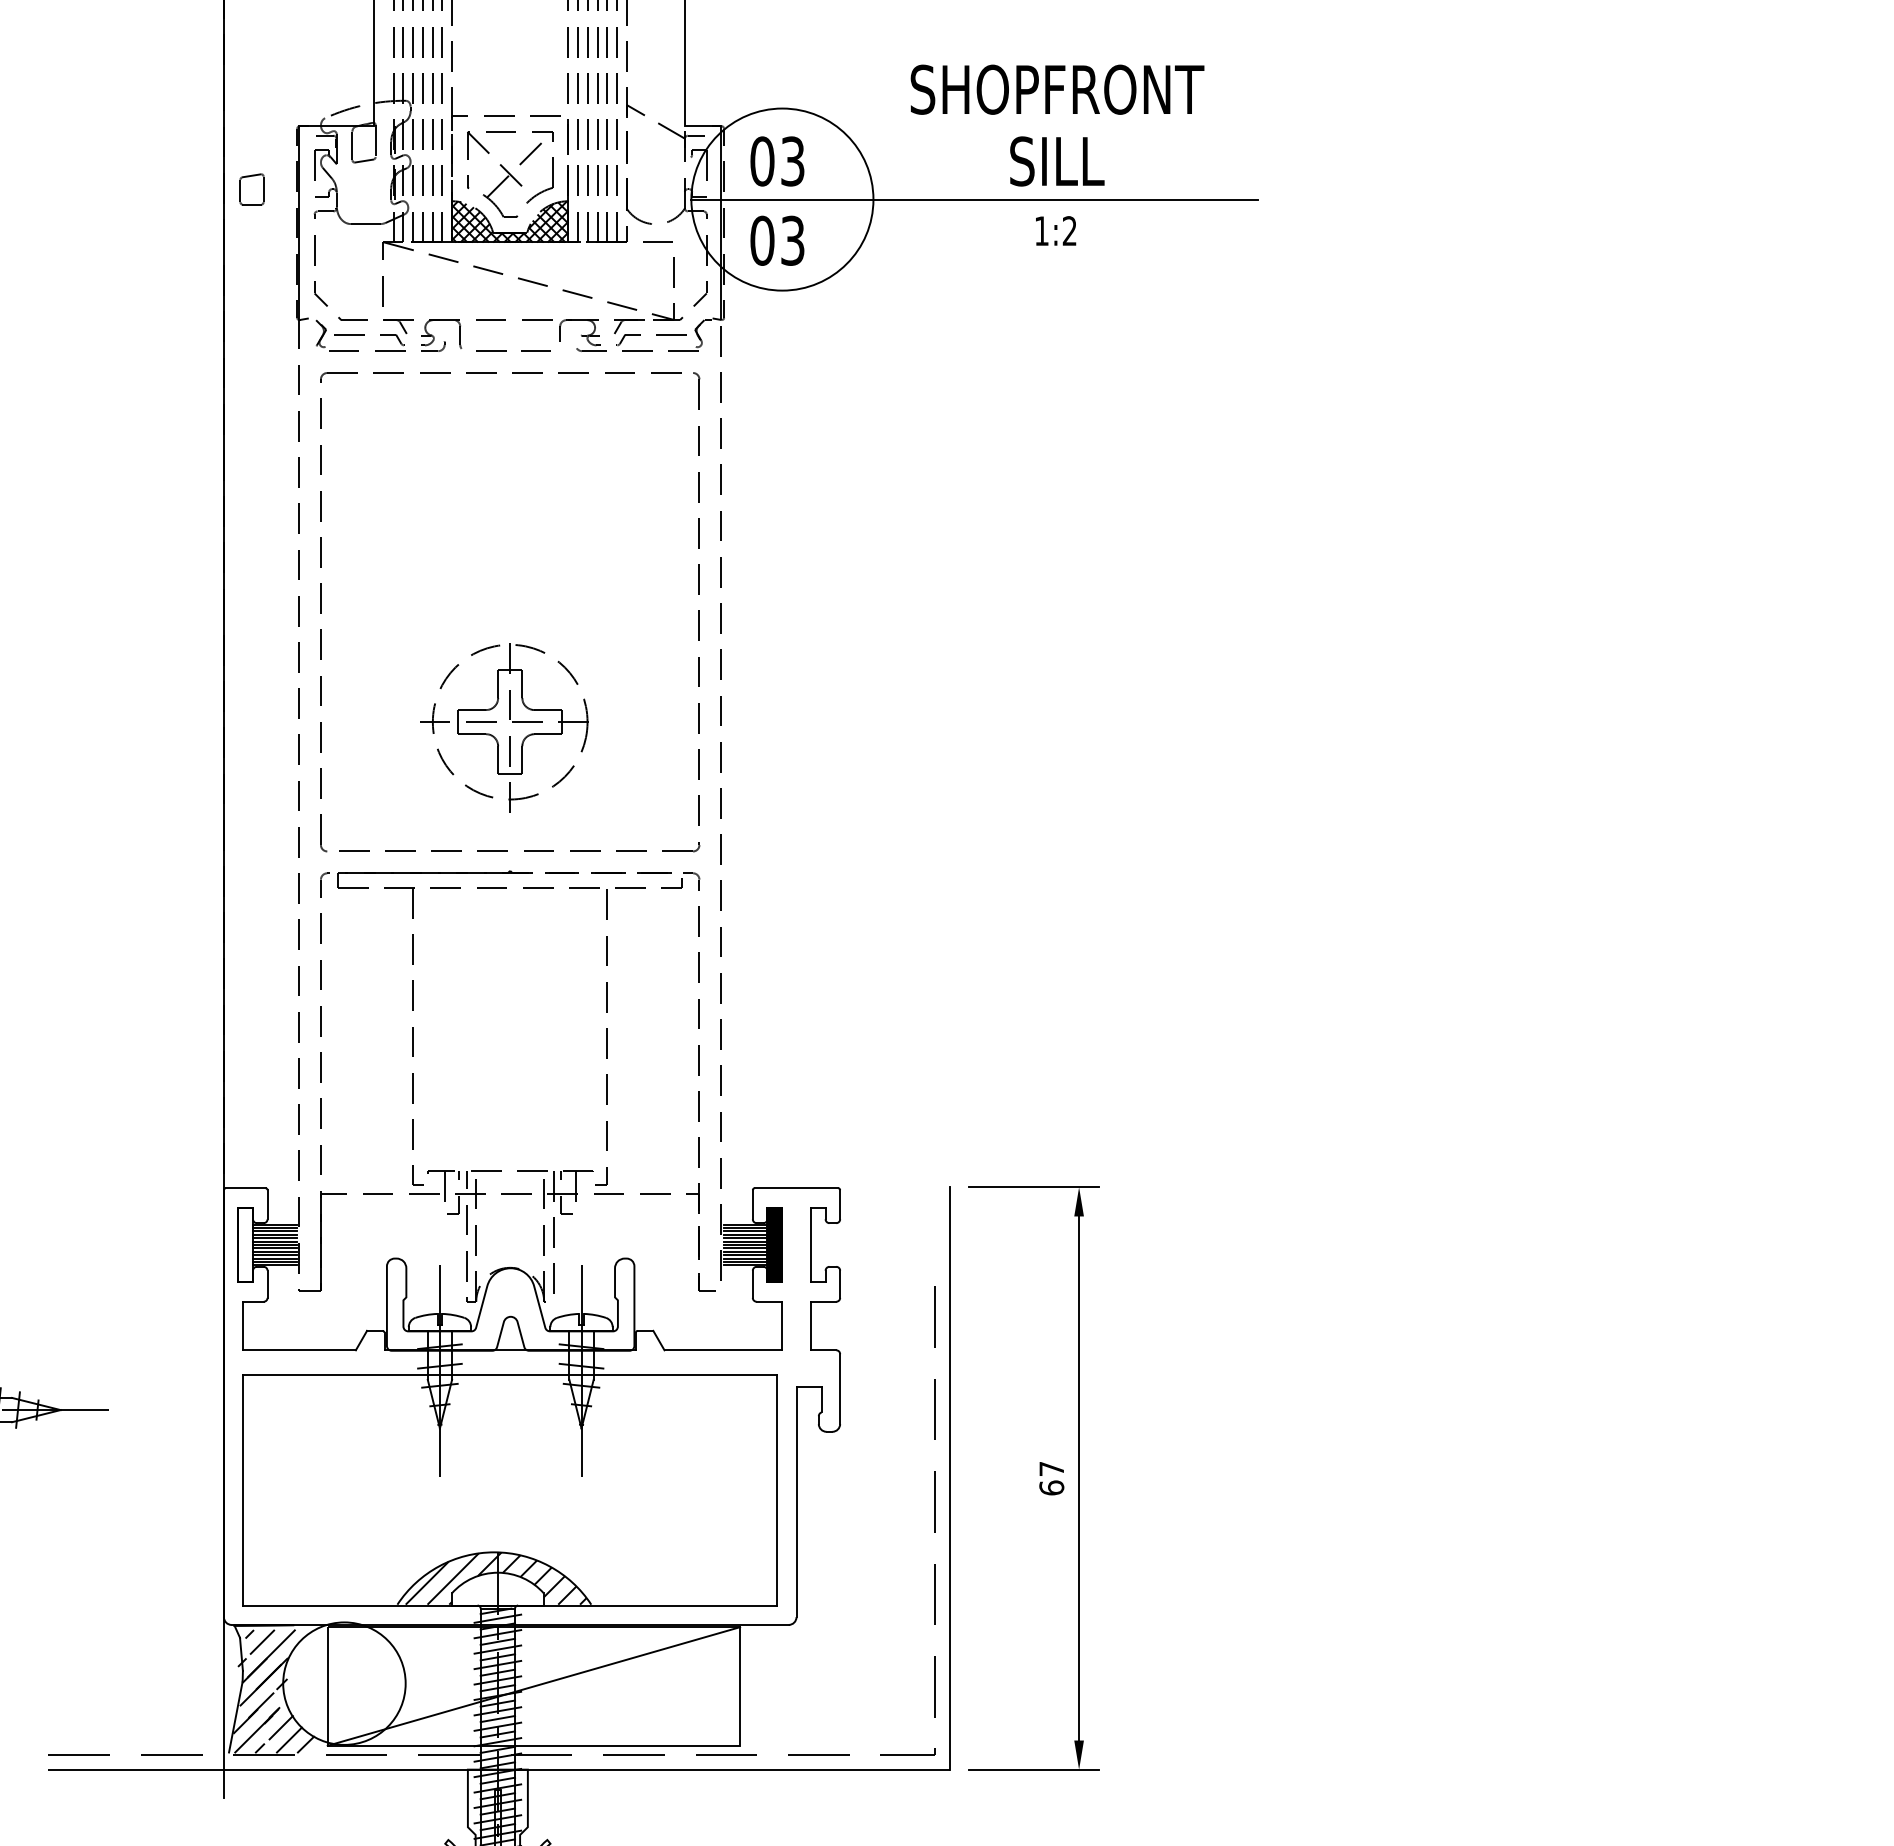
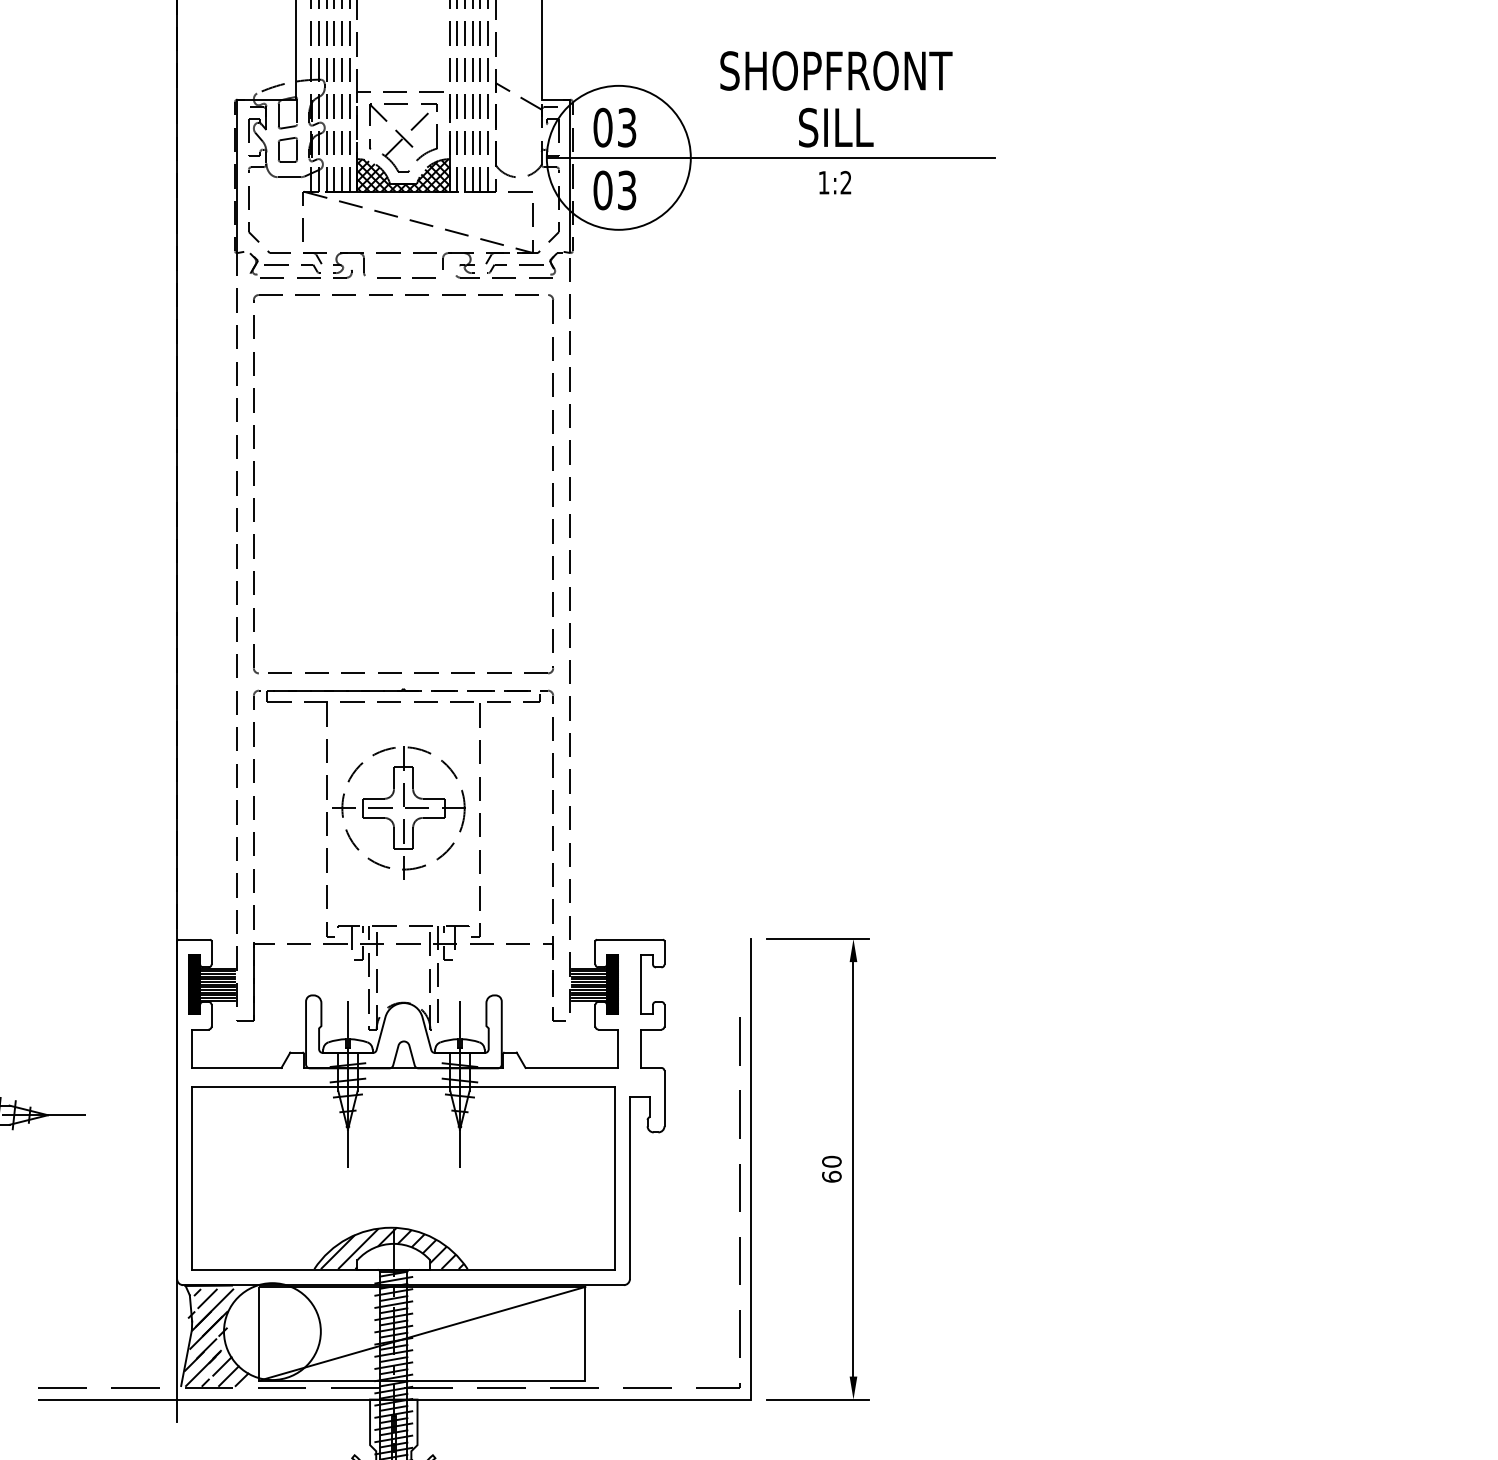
part: (251, 189) -> (287, 149), moved
part: (504, 727) -> (399, 812), moved
hatch: (245, 1244) -> (194, 984), added
text: (1051, 1468) -> (831, 1161), 67 -> 60

